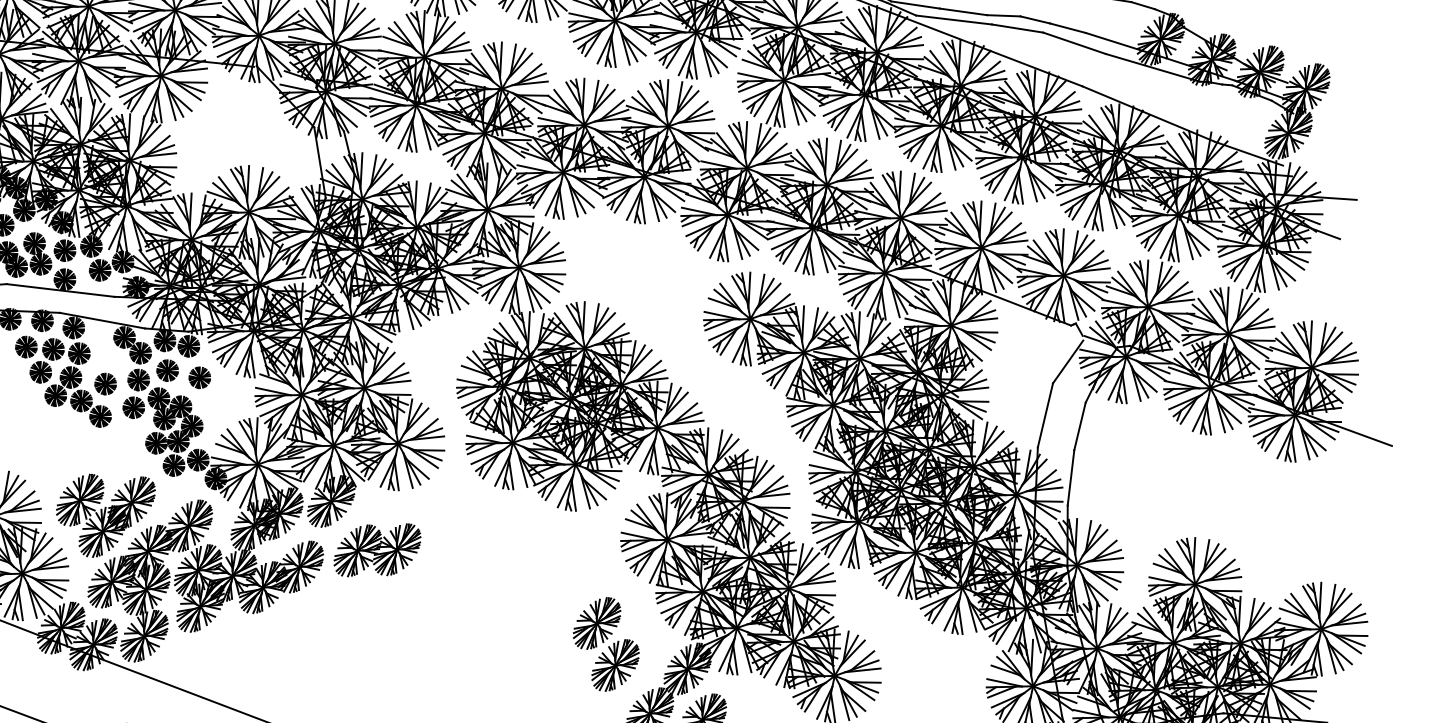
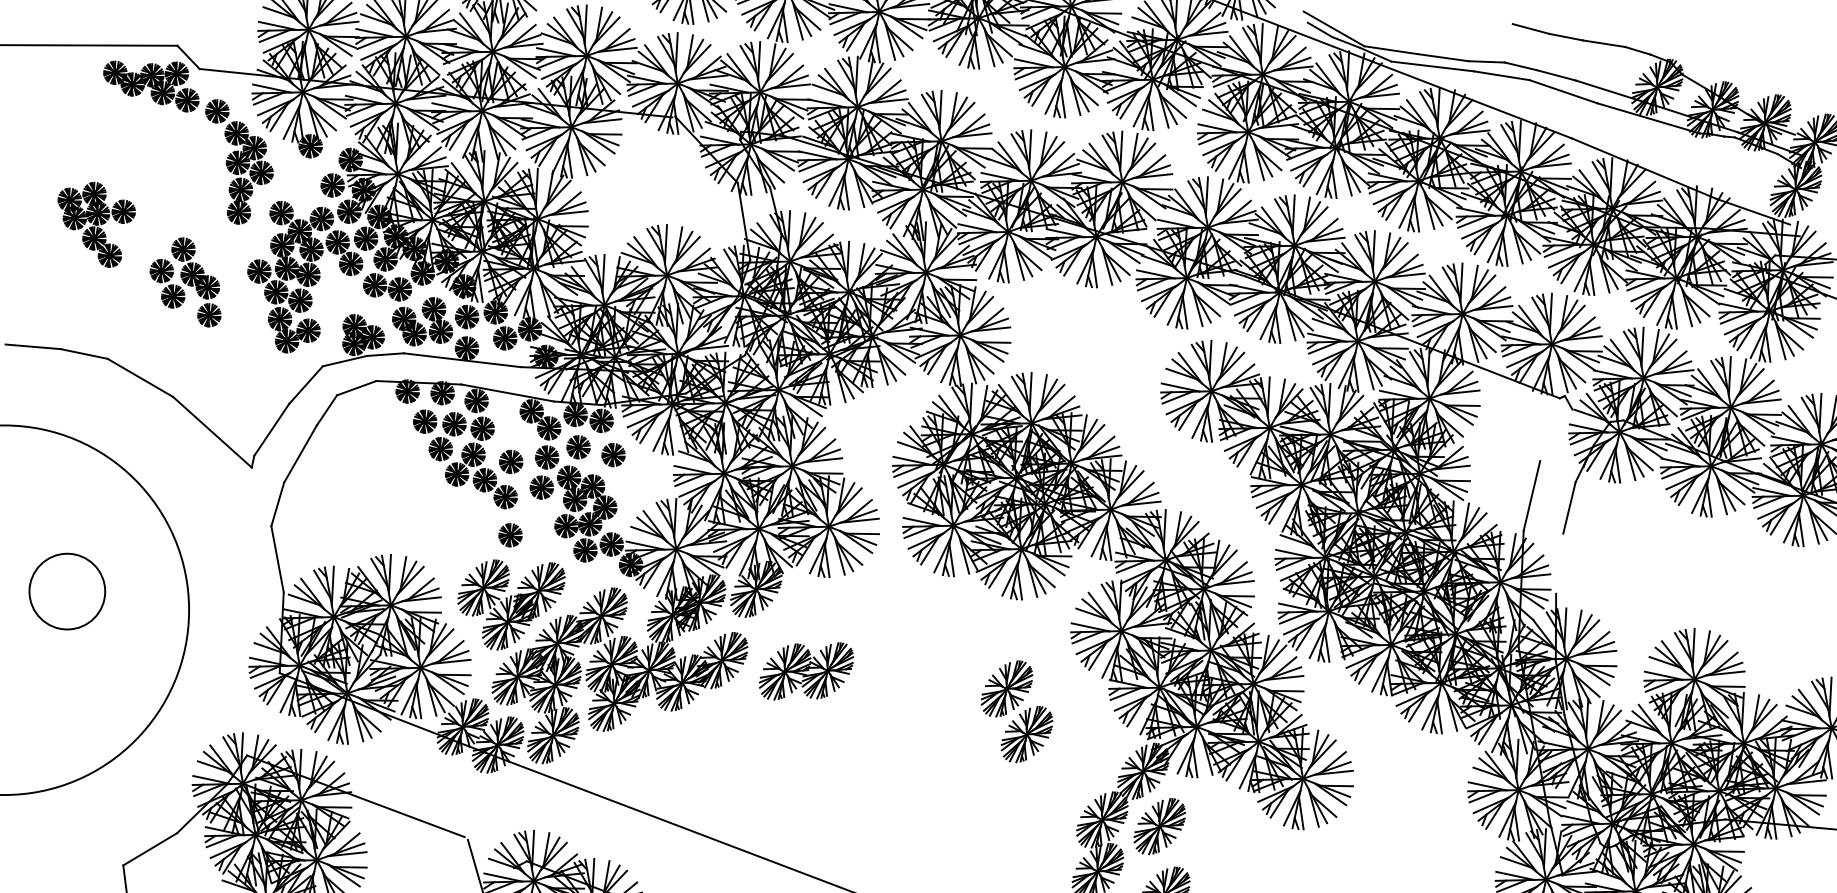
line: (1068, 361) -> (1556, 437), removed
part: (104, 451) -> (510, 535), added
line: (1070, 477) -> (1559, 563), removed
part: (377, 550) -> (806, 671), moved
part: (605, 644) -> (1016, 711), moved

